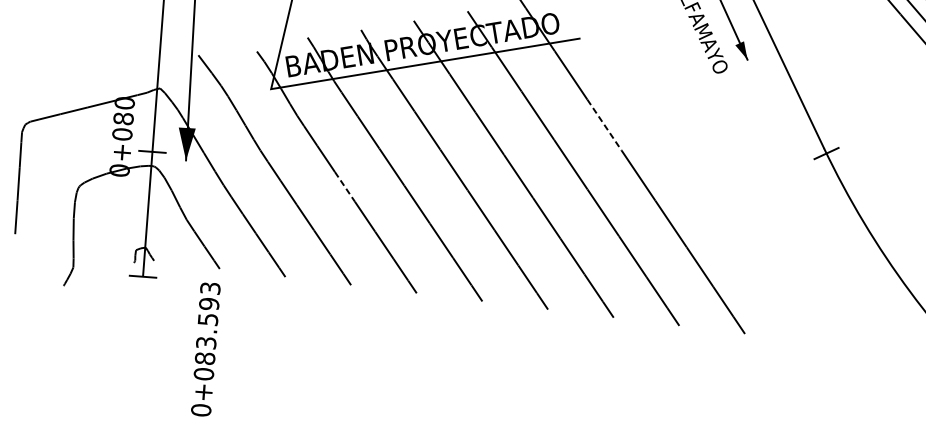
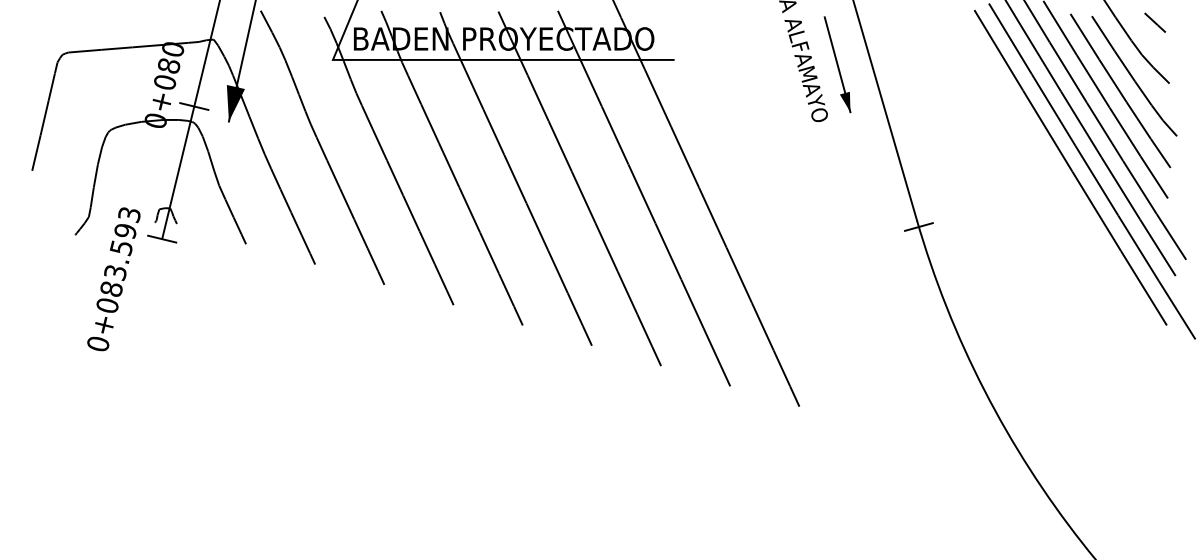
line: (604, 125) -> (685, 157), dashed -> solid
line: (345, 187) -> (395, 178), dashed -> solid
text: (205, 349) -> (113, 279), moved

